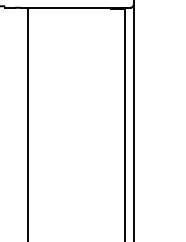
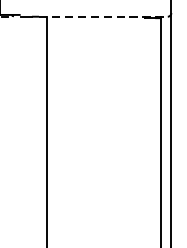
line: (75, 7) -> (103, 16), solid -> dashed

